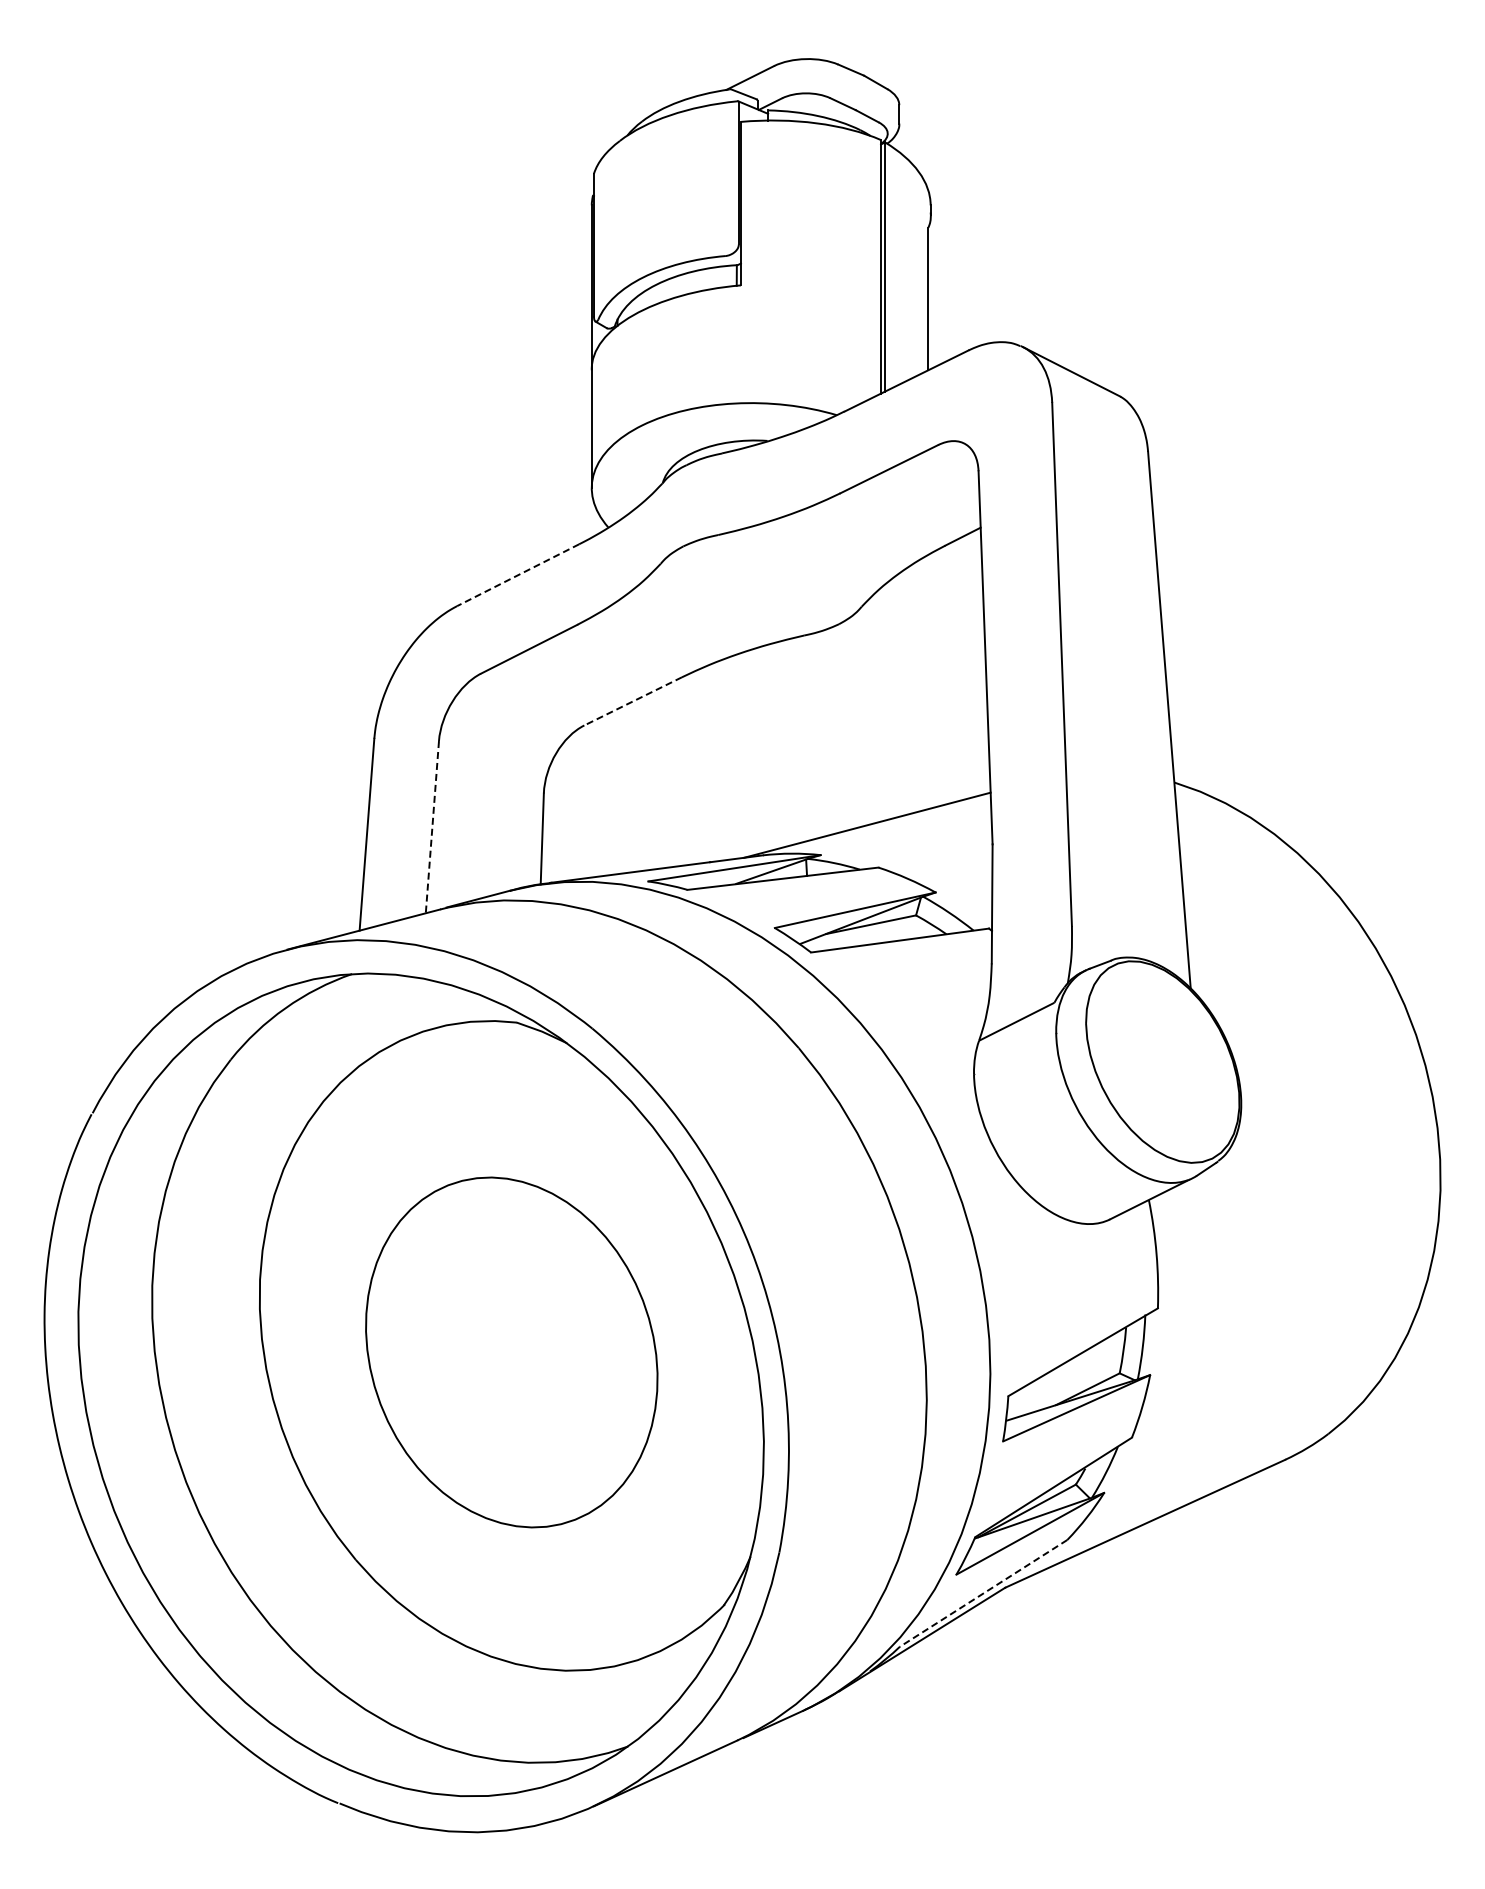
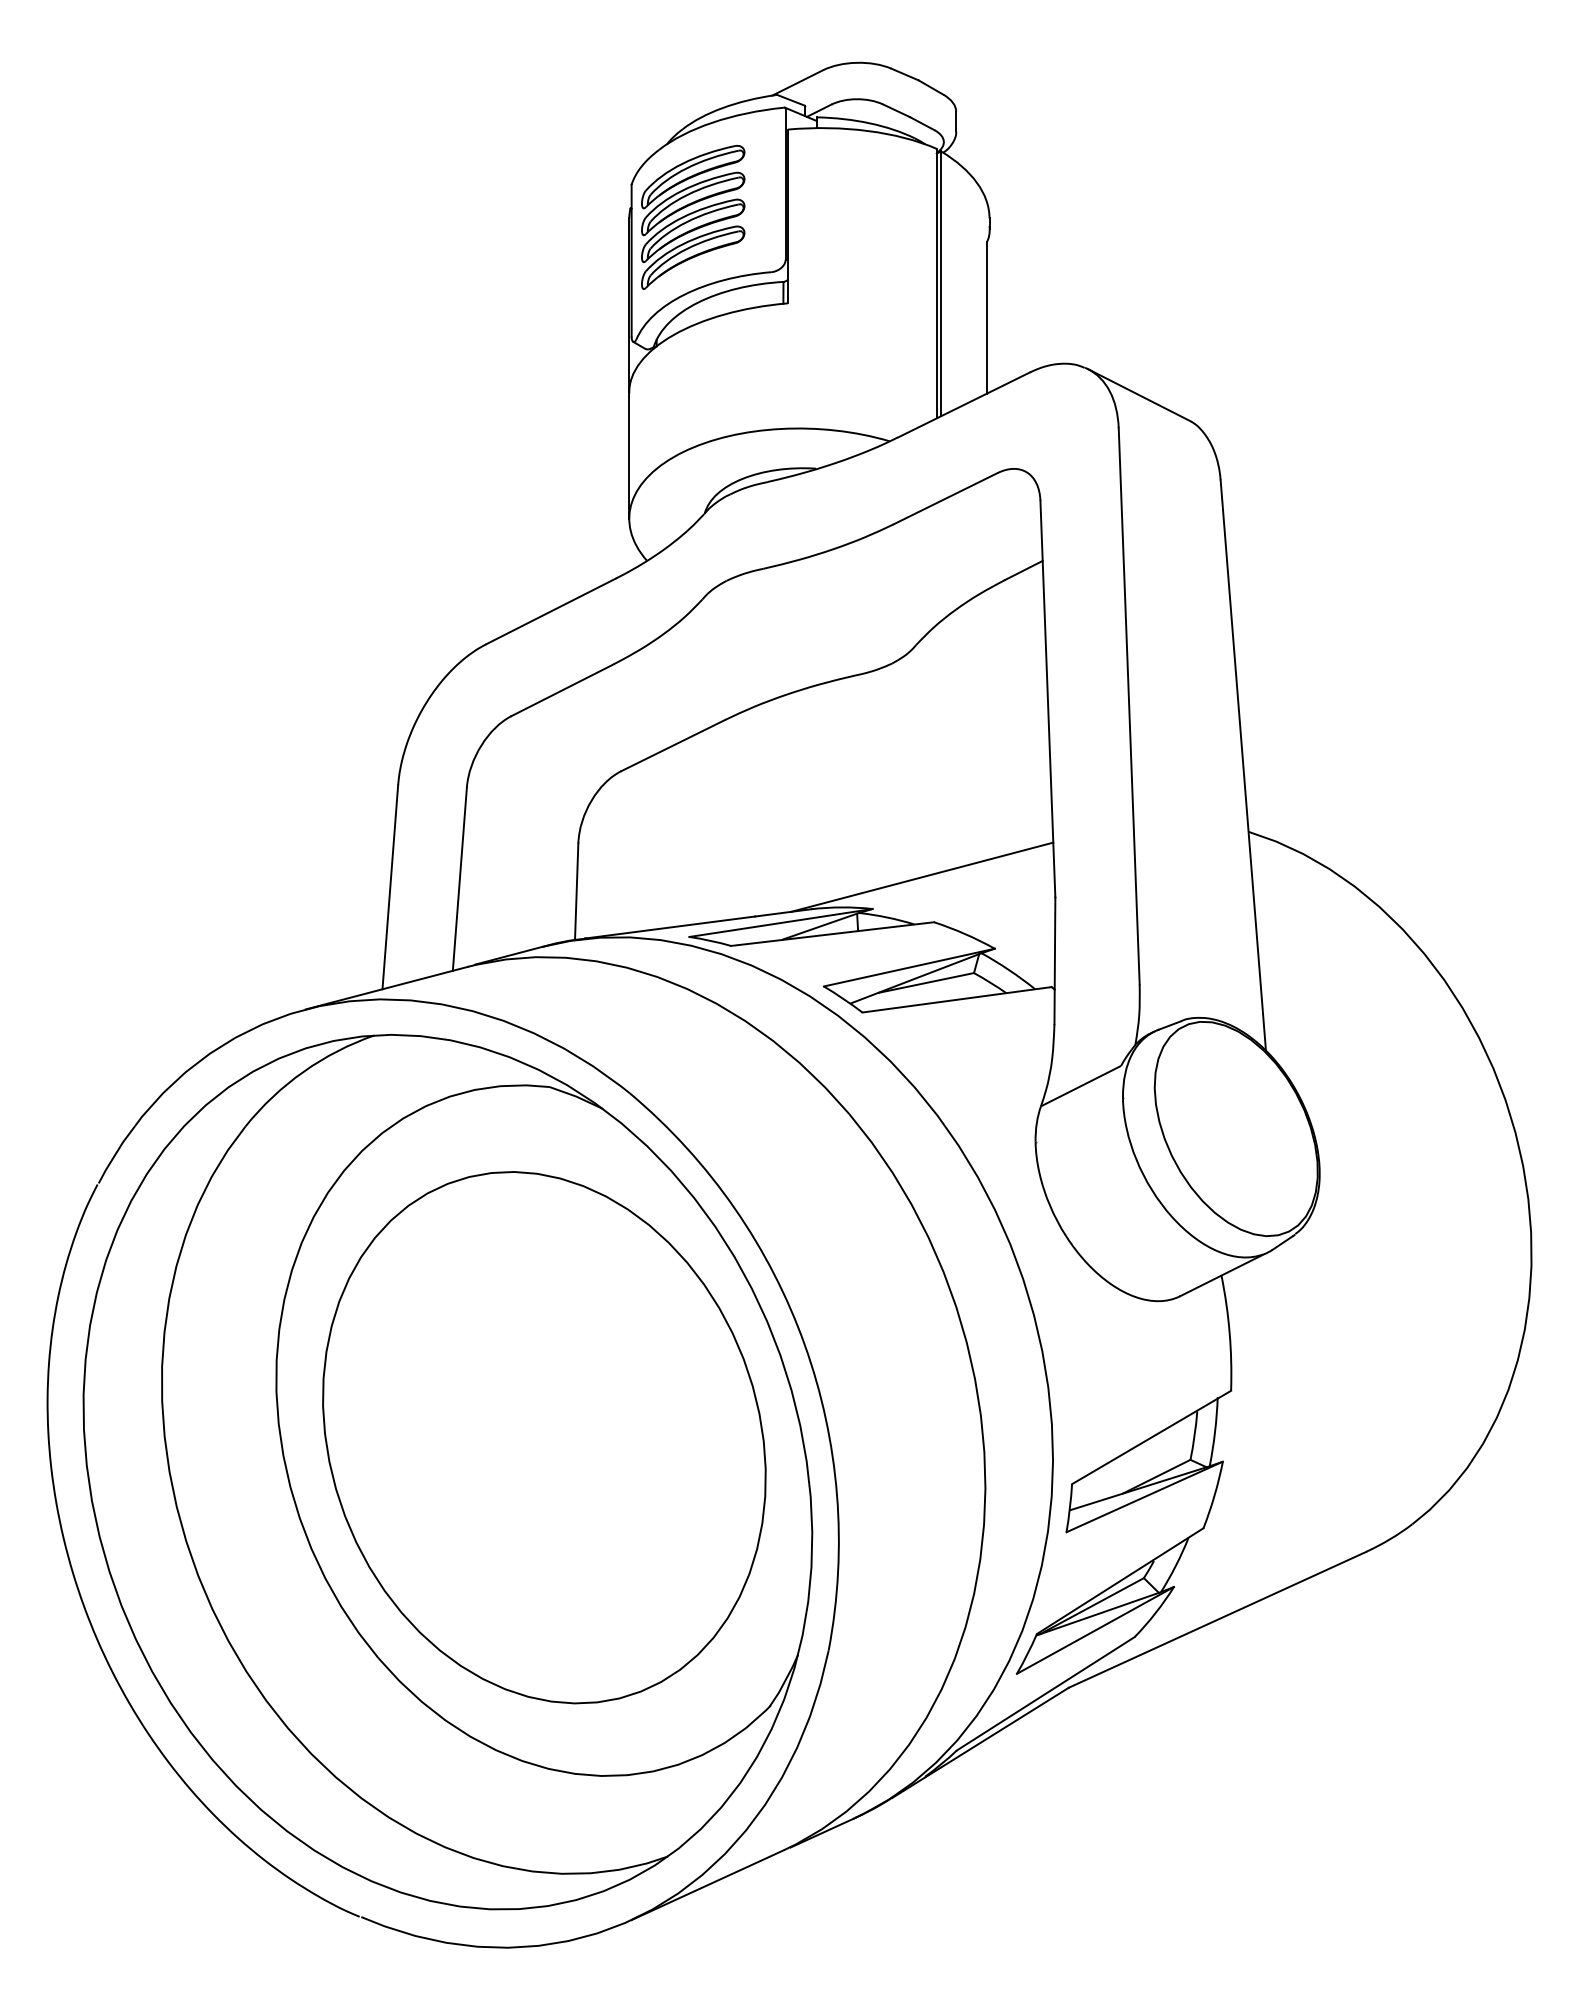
part: (651, 204) -> (692, 217), added
line: (517, 575) -> (550, 611), dashed -> solid
line: (632, 701) -> (672, 745), dashed -> solid
line: (432, 827) -> (459, 879), dashed -> solid
part: (511, 1352) -> (543, 1437), size x1.43
line: (983, 1593) -> (1045, 1693), dashed -> solid

